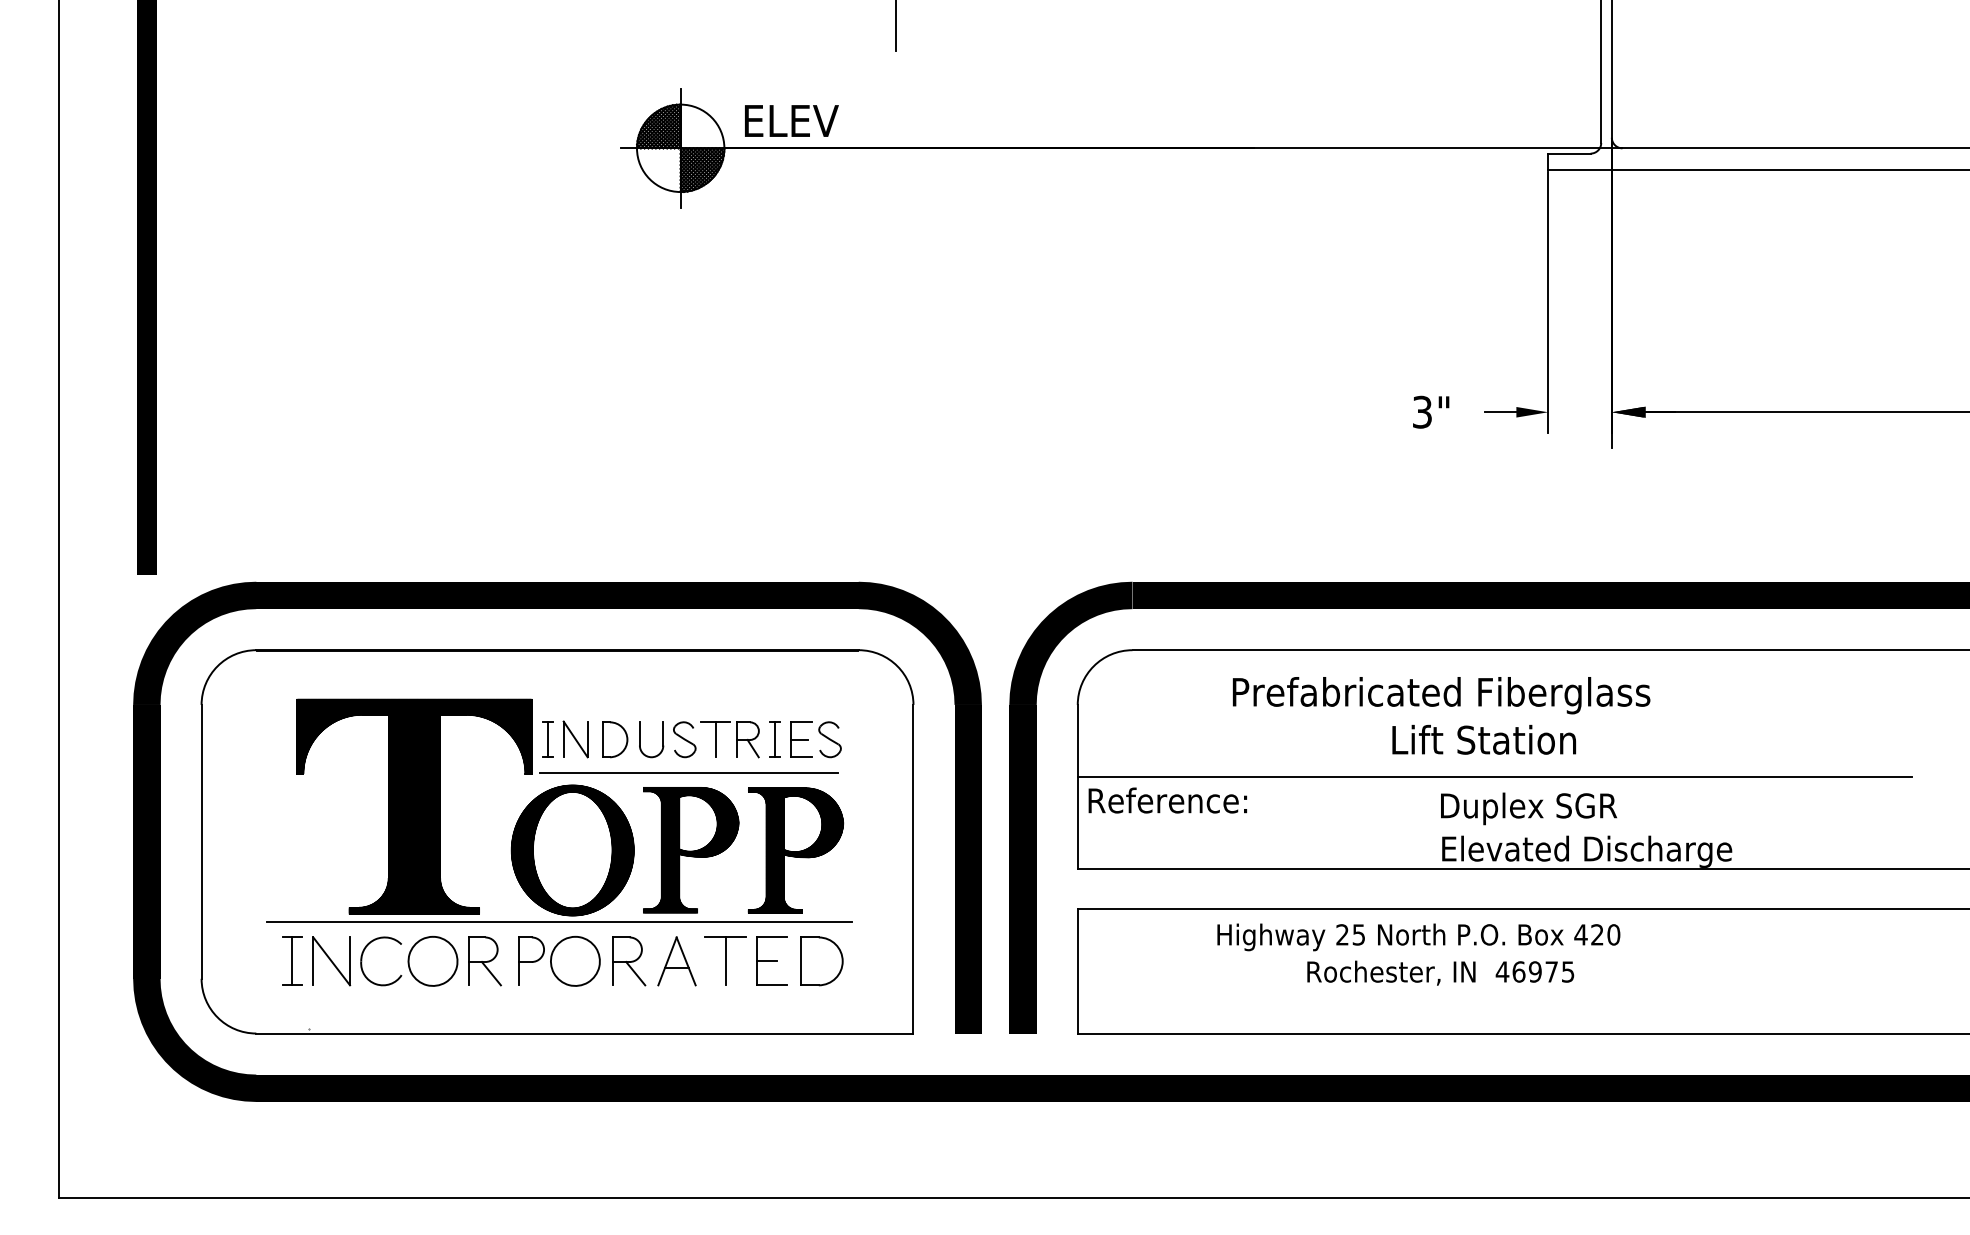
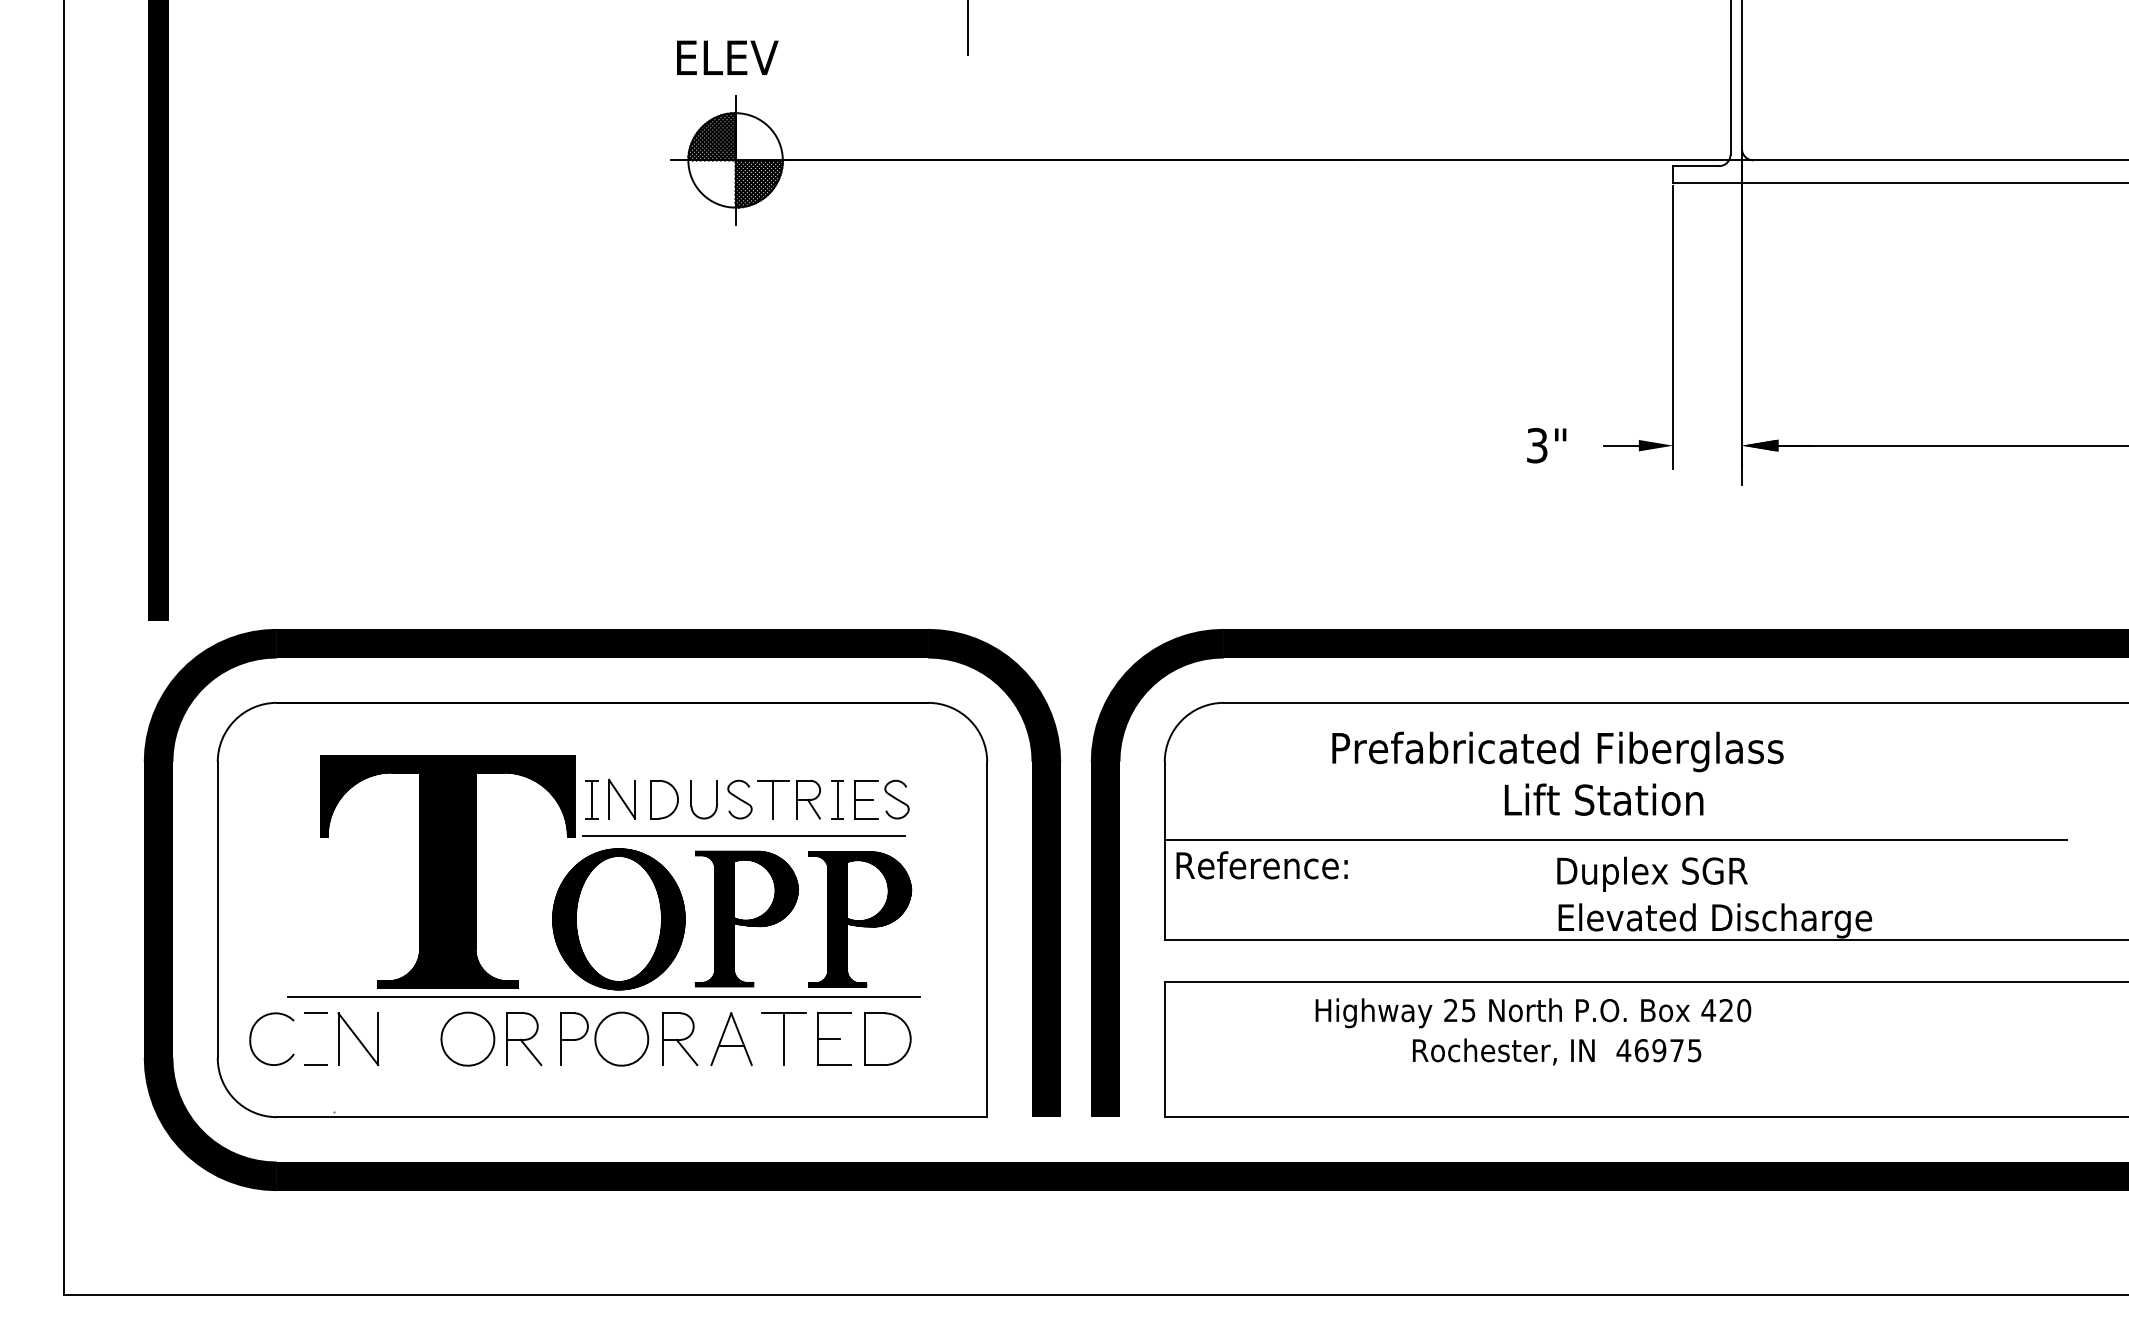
text: (791, 120) -> (727, 57), moved
part: (363, 955) -> (252, 1032), moved
line: (292, 961) -> (315, 1039), removed

